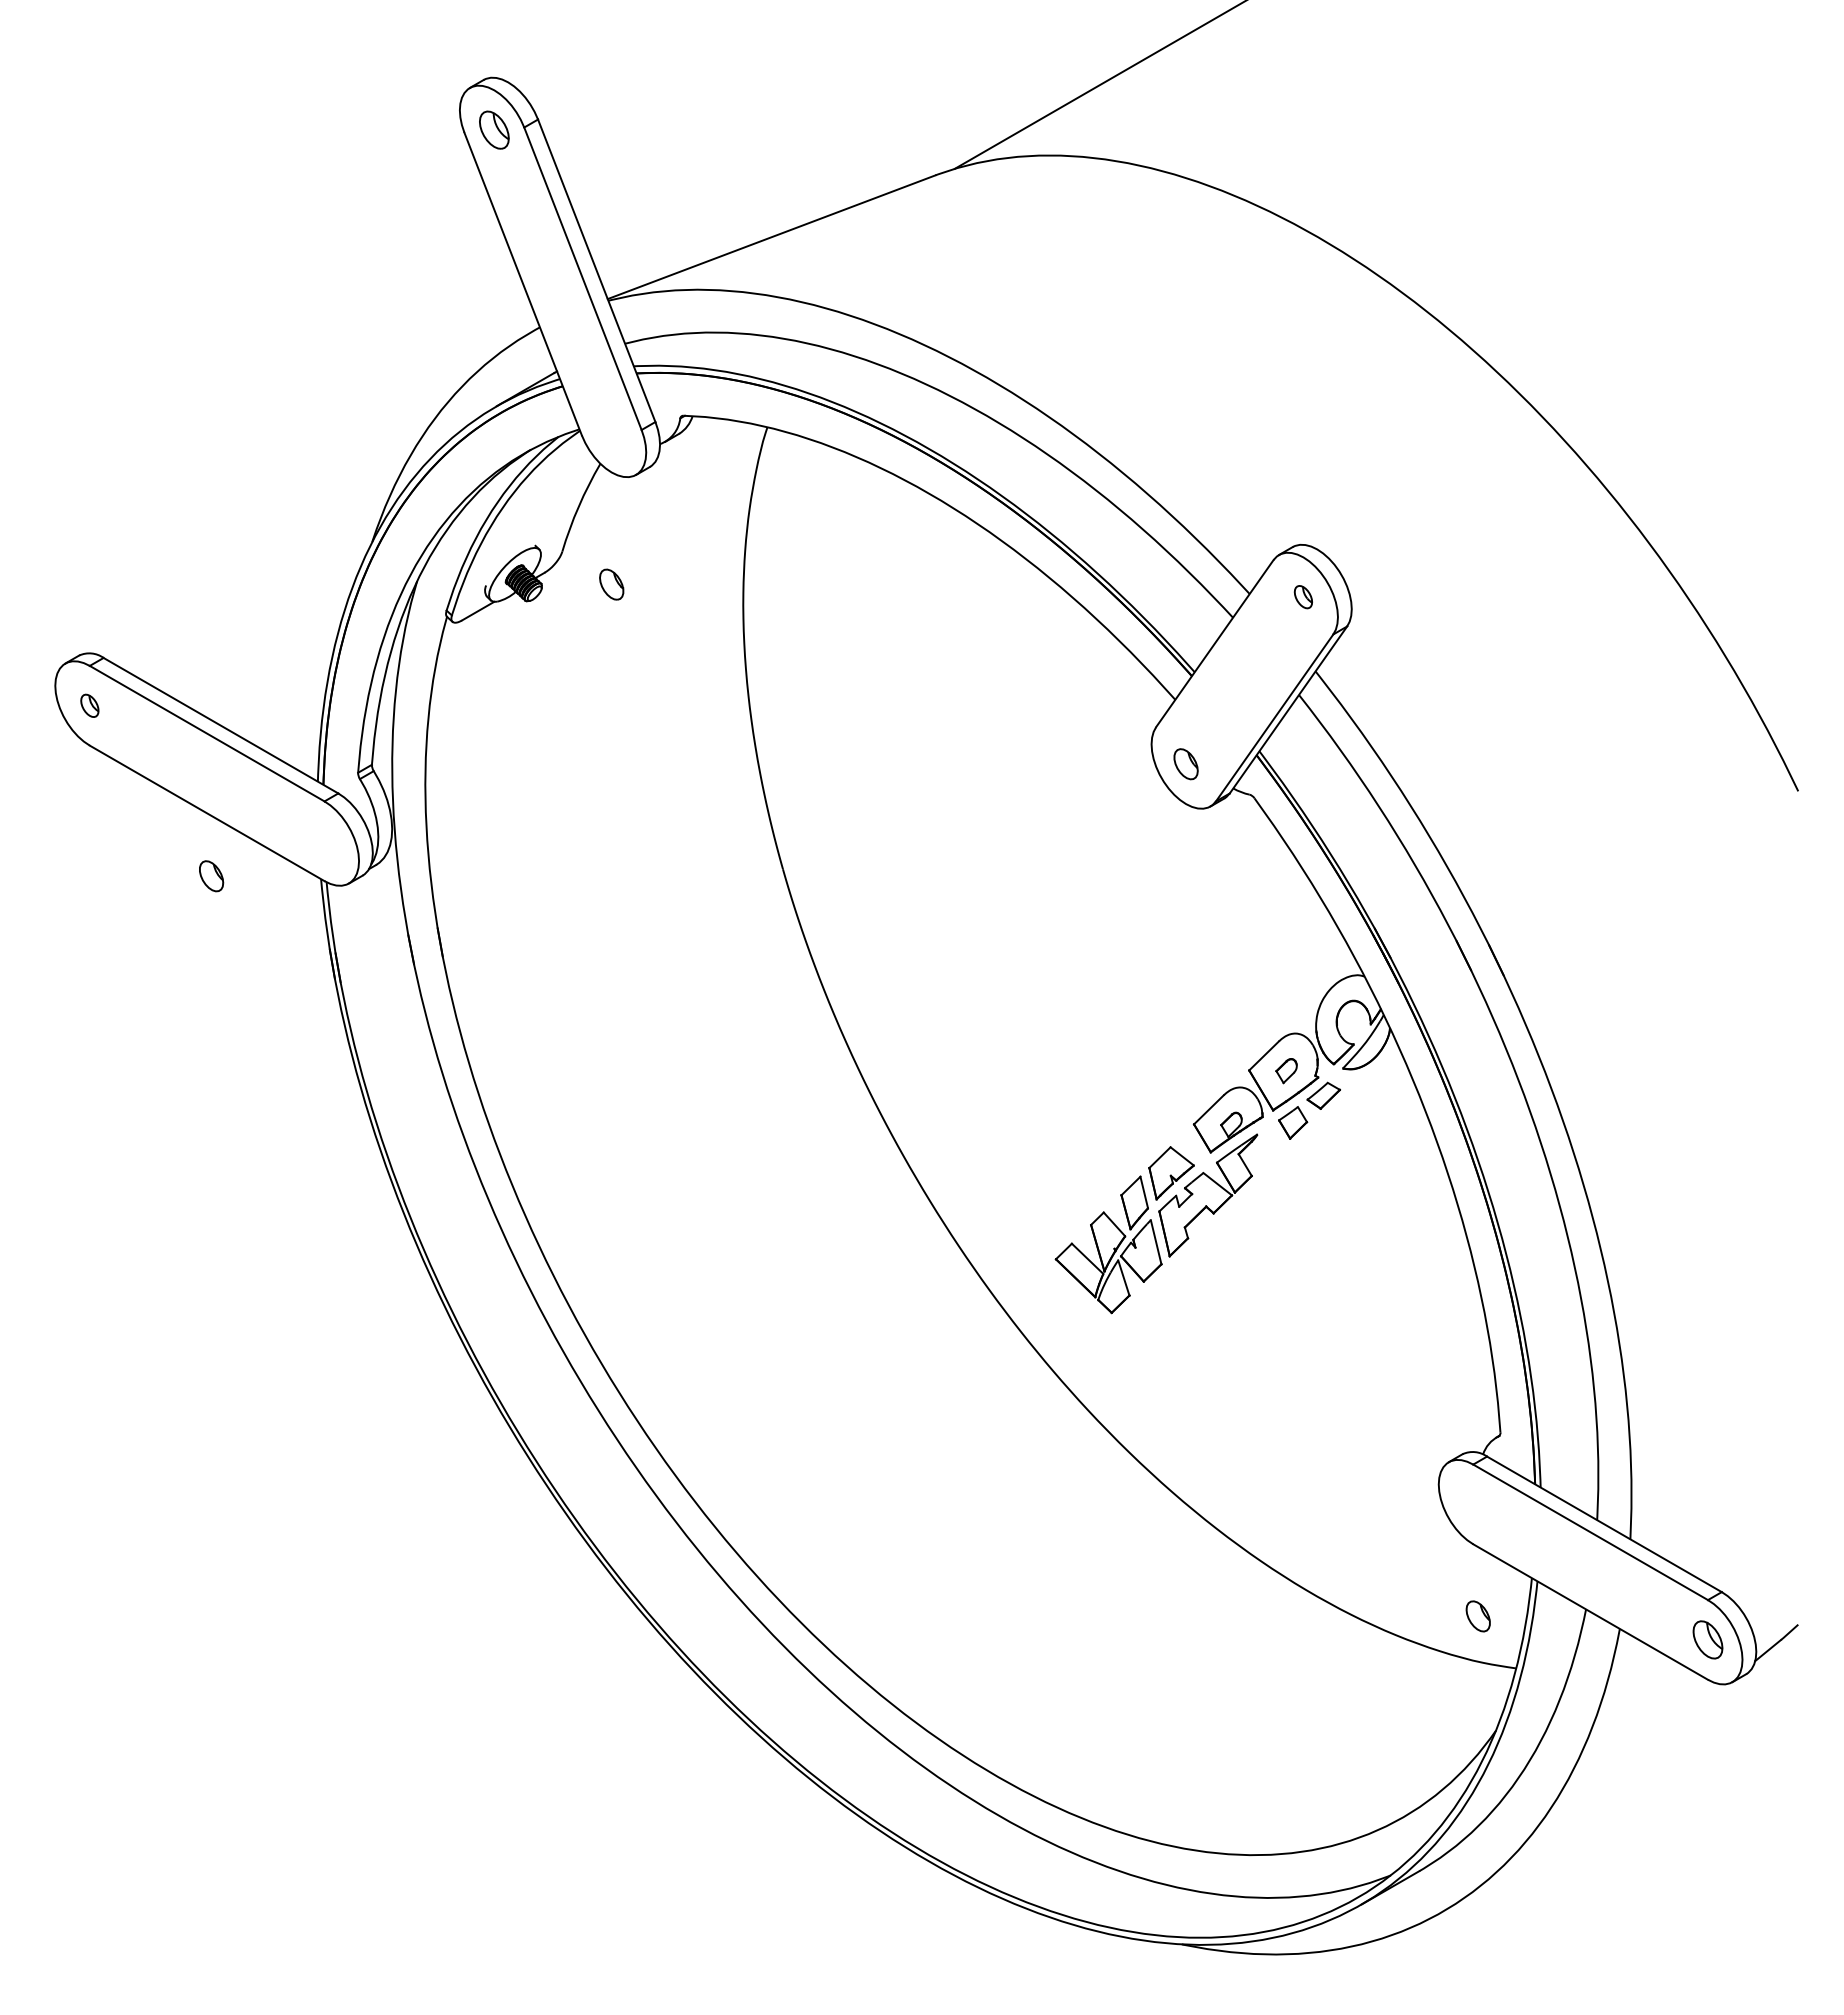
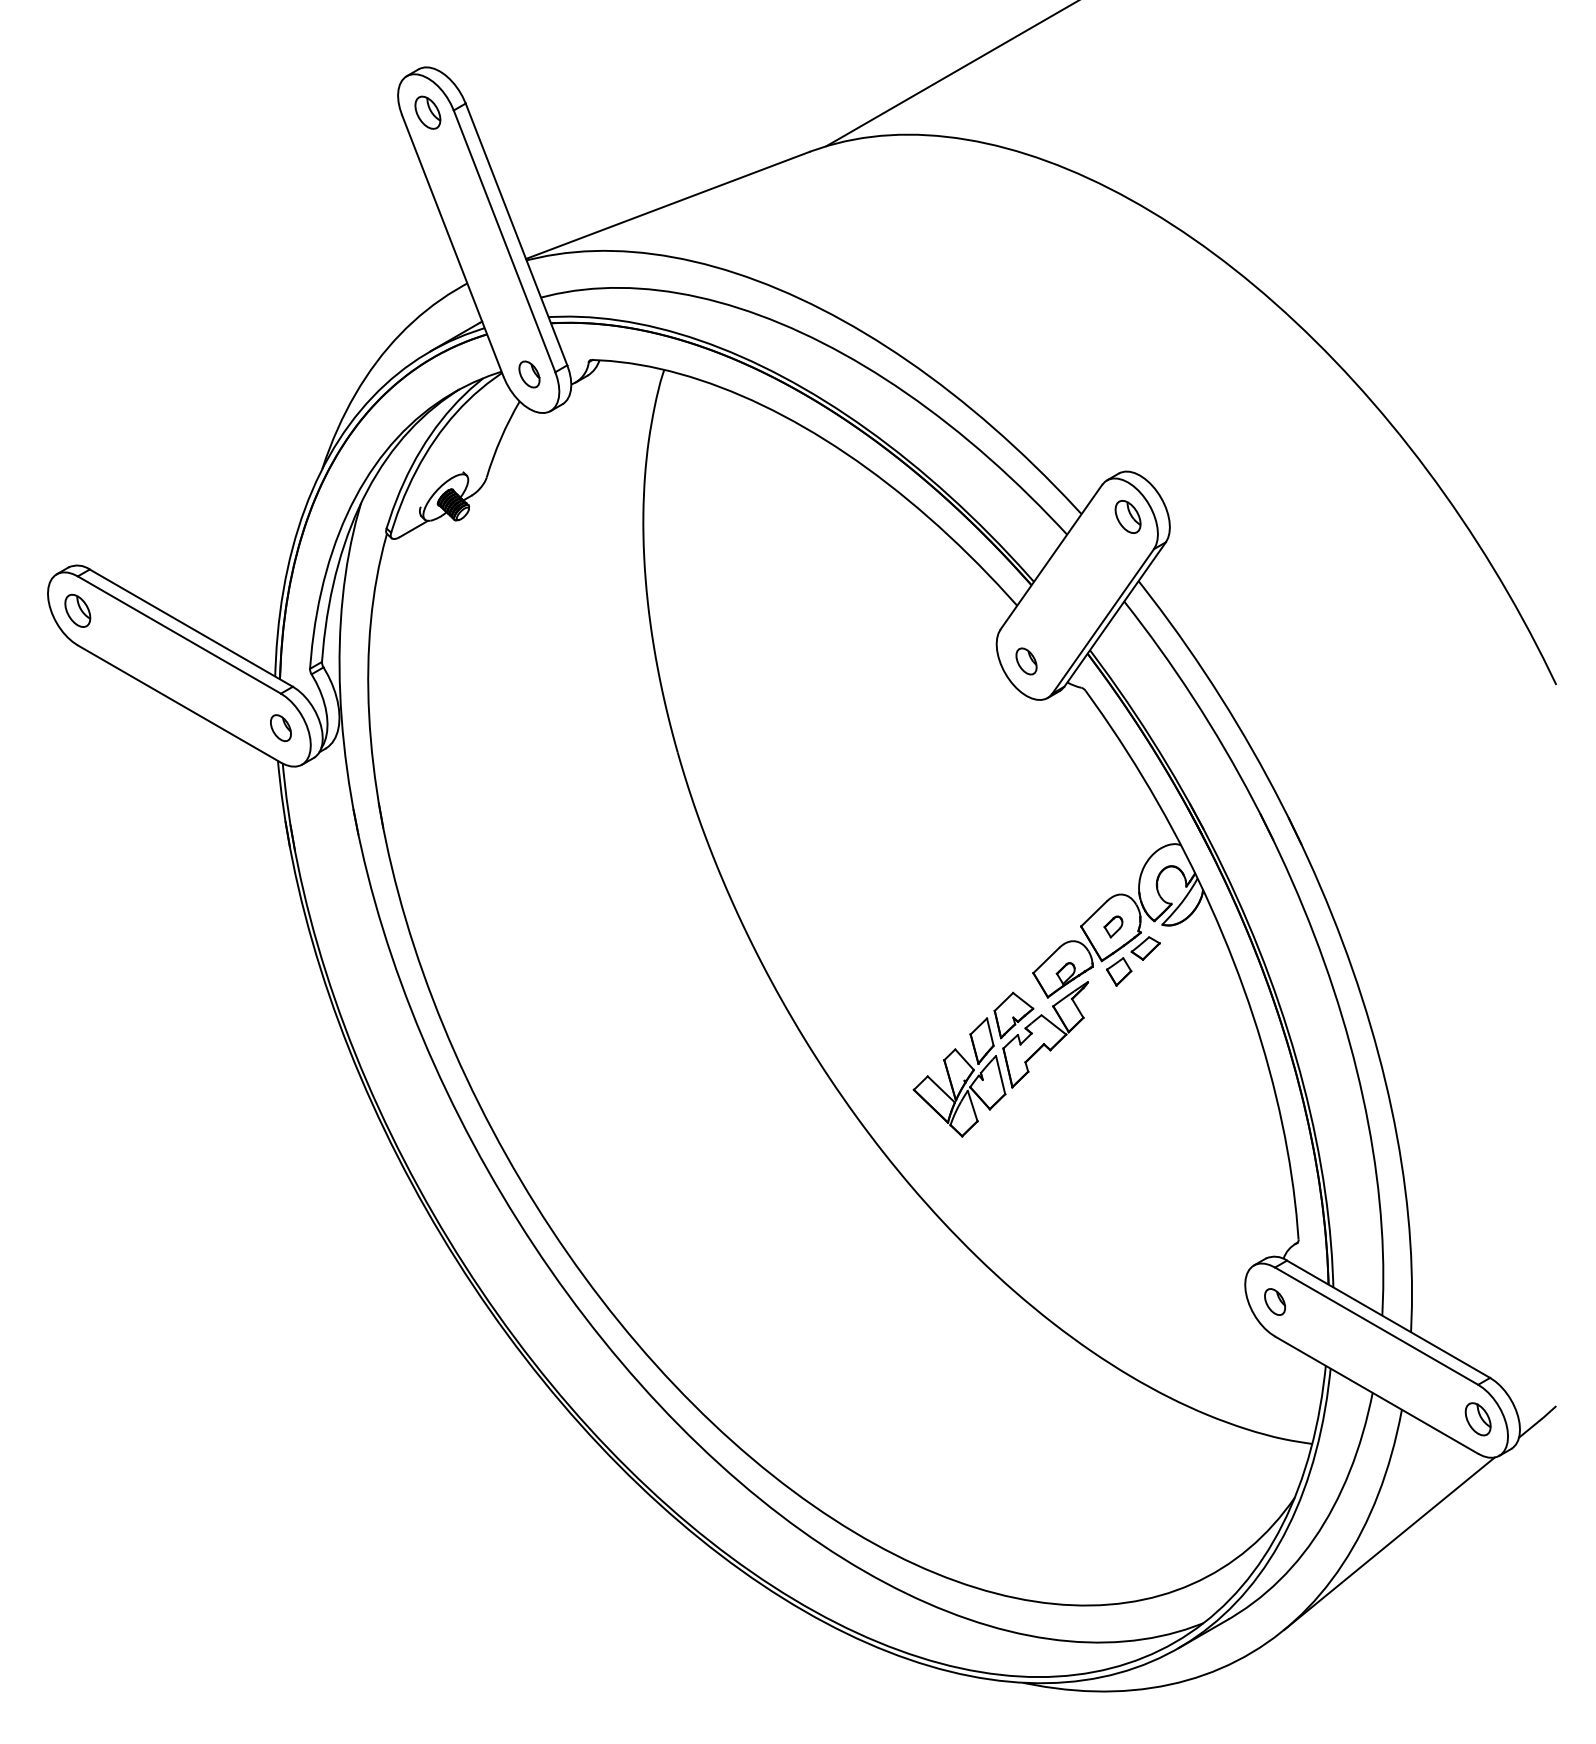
part: (611, 584) -> (529, 374), moved
part: (1303, 596) -> (1128, 516), size x1.67
part: (89, 705) -> (77, 610), size x1.67
part: (211, 876) -> (280, 728), moved
part: (1477, 1616) -> (1274, 1302), moved
line: (1605, 1783) -> (1389, 1543), added

